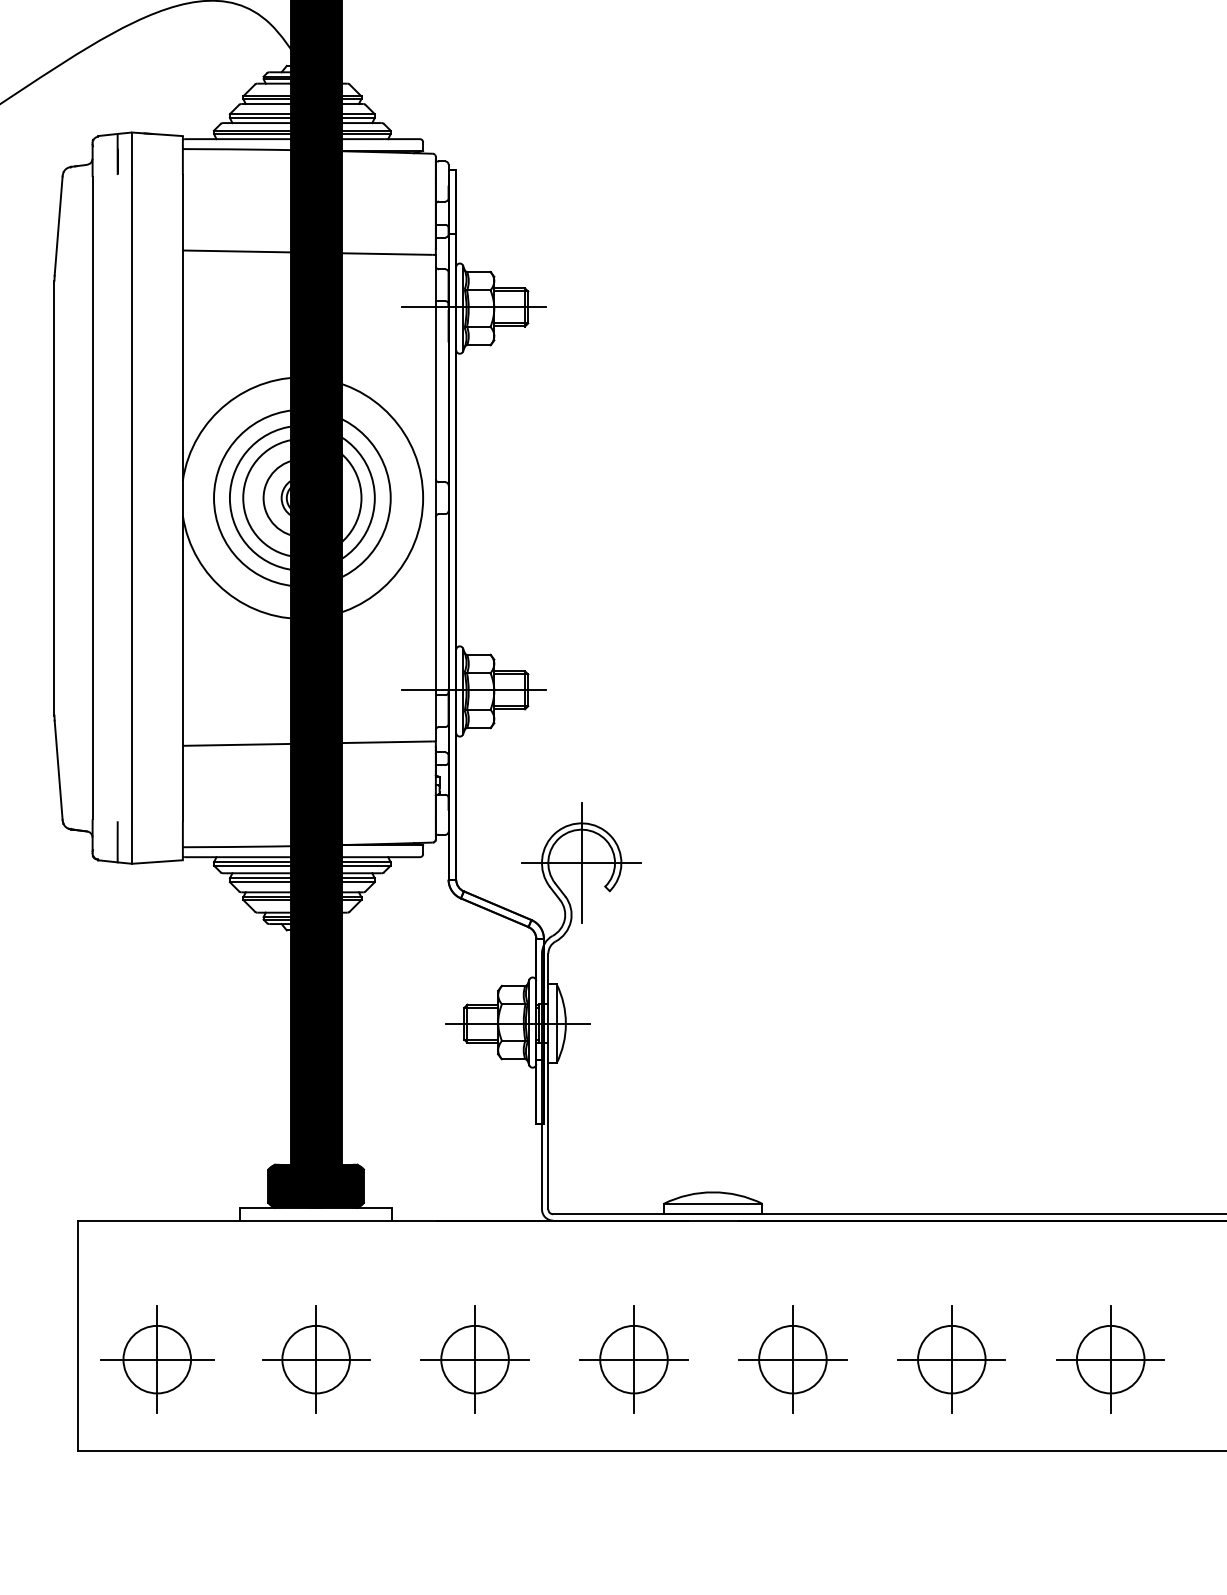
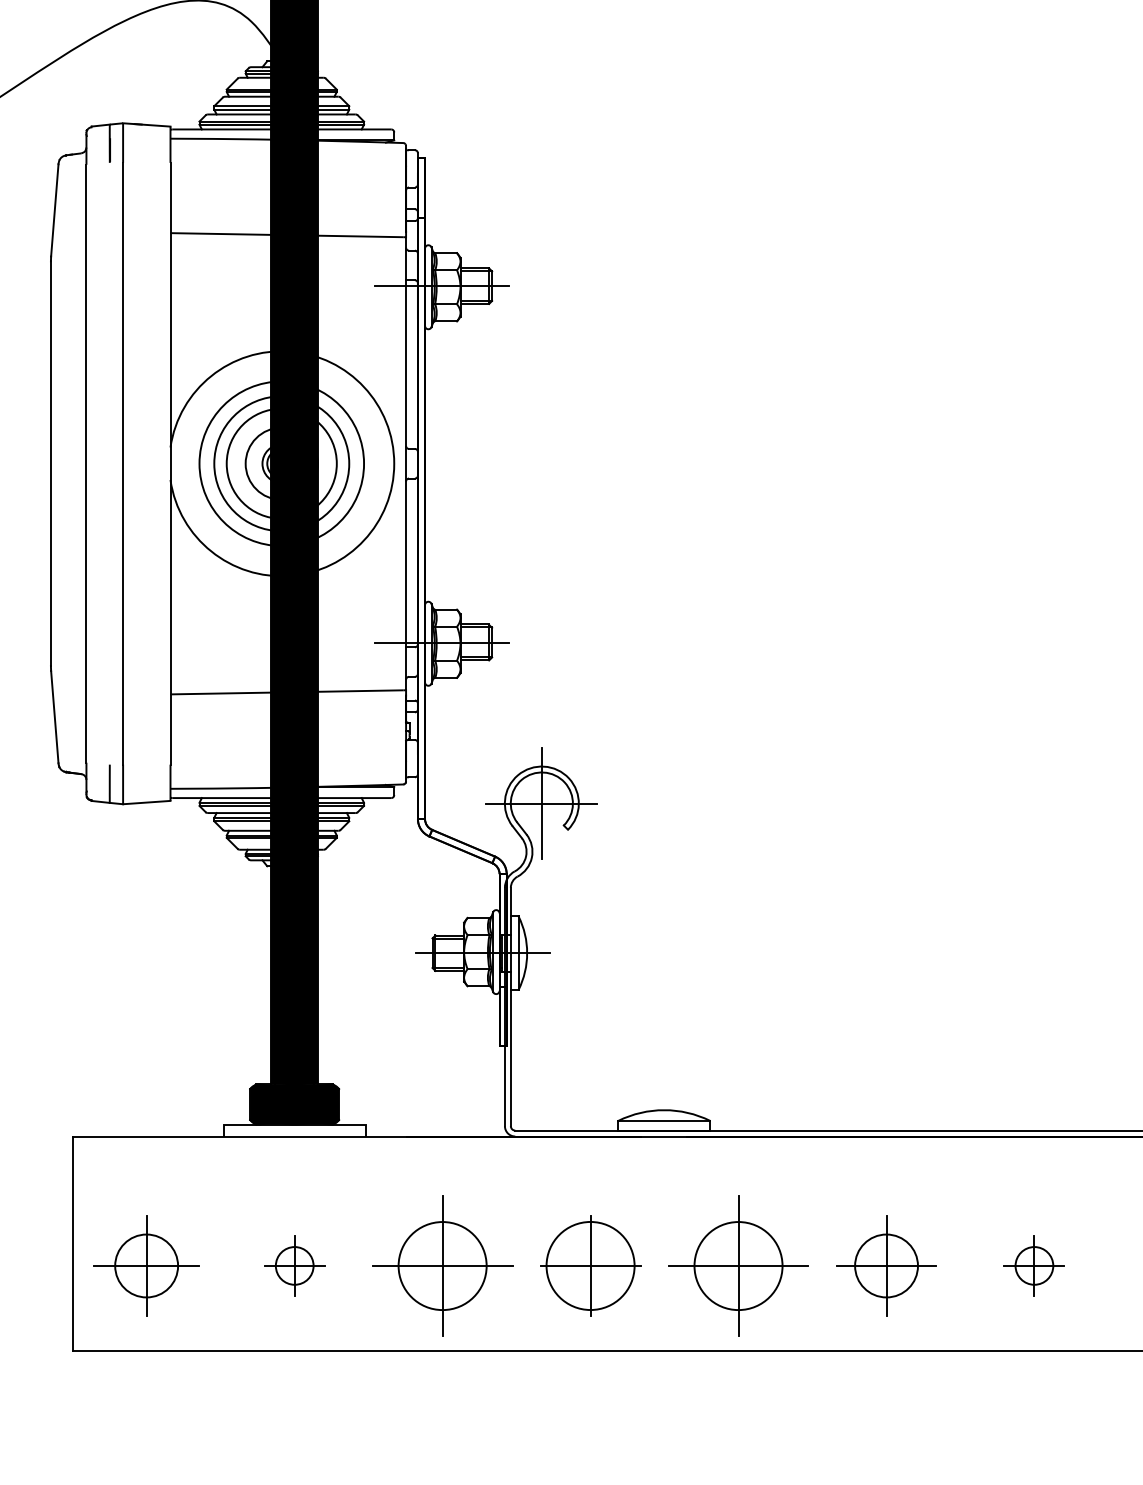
part: (316, 1359) -> (294, 1265), size x0.6
part: (474, 1359) -> (442, 1265), size x1.4
circle: (633, 1359) -> (590, 1265), size x1.4
part: (792, 1359) -> (738, 1265), size x1.4
part: (1110, 1359) -> (1034, 1265), size x0.6

